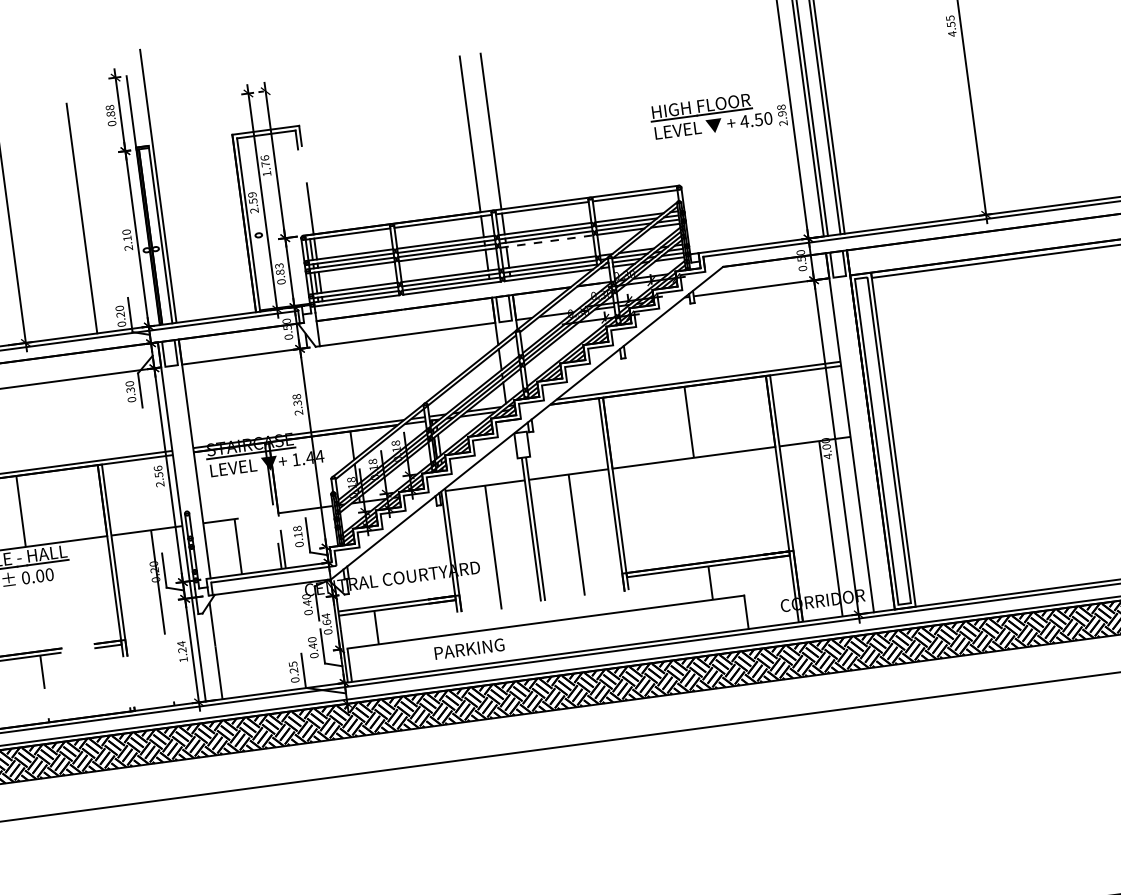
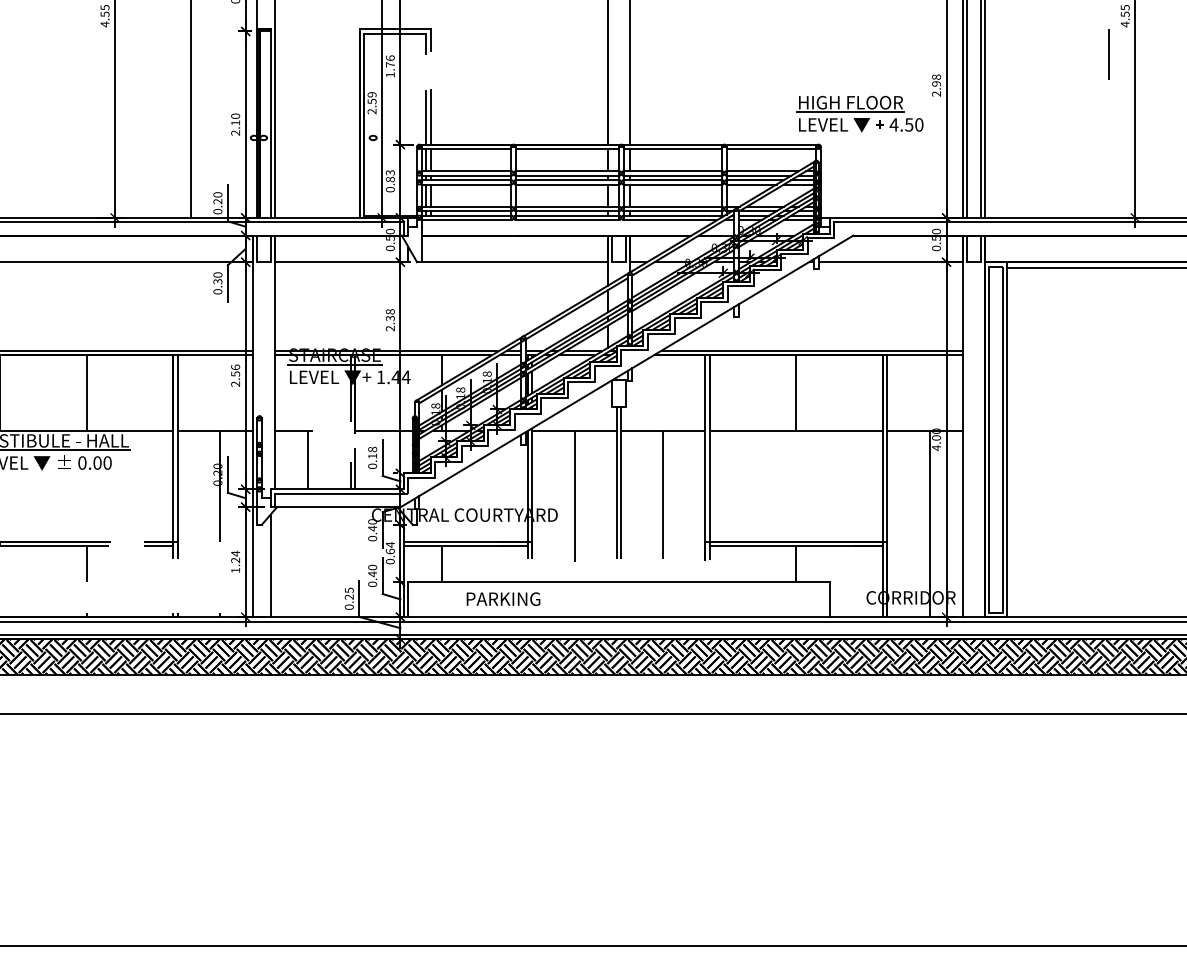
line: (940, 64) -> (1108, 54), added
part: (710, 115) -> (859, 113), moved
line: (306, 209) -> (426, 117), added
line: (547, 241) -> (673, 184), dashed -> solid
text: (469, 648) -> (503, 598), moved

